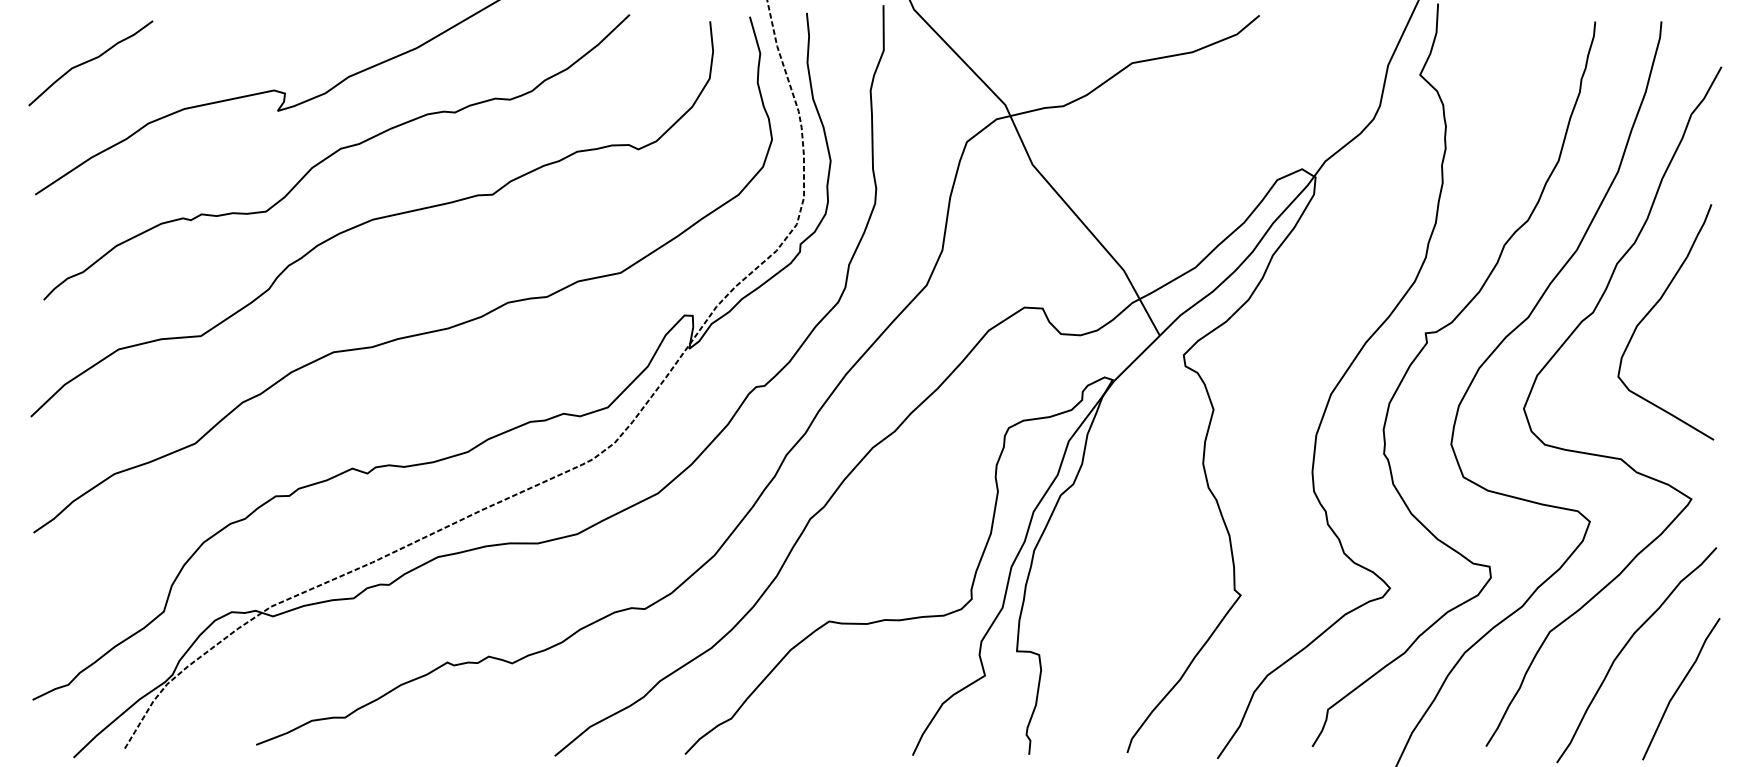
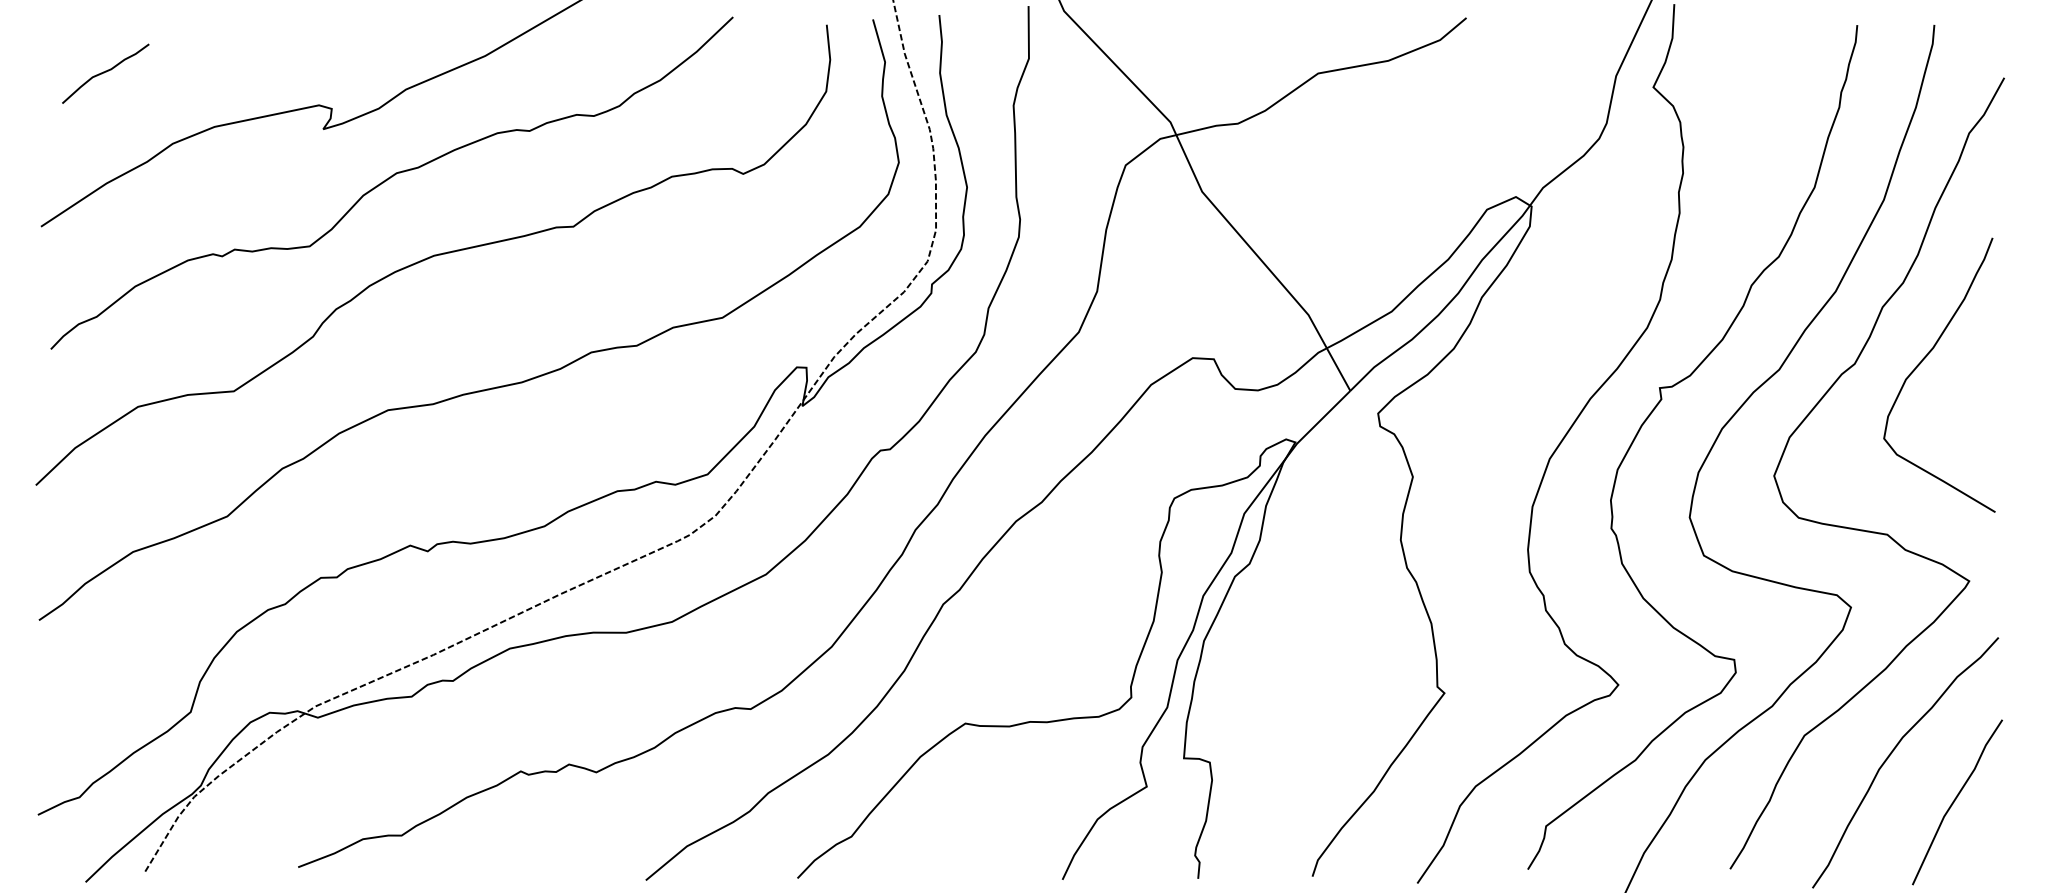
part: (90, 63) -> (105, 73), size x0.6

